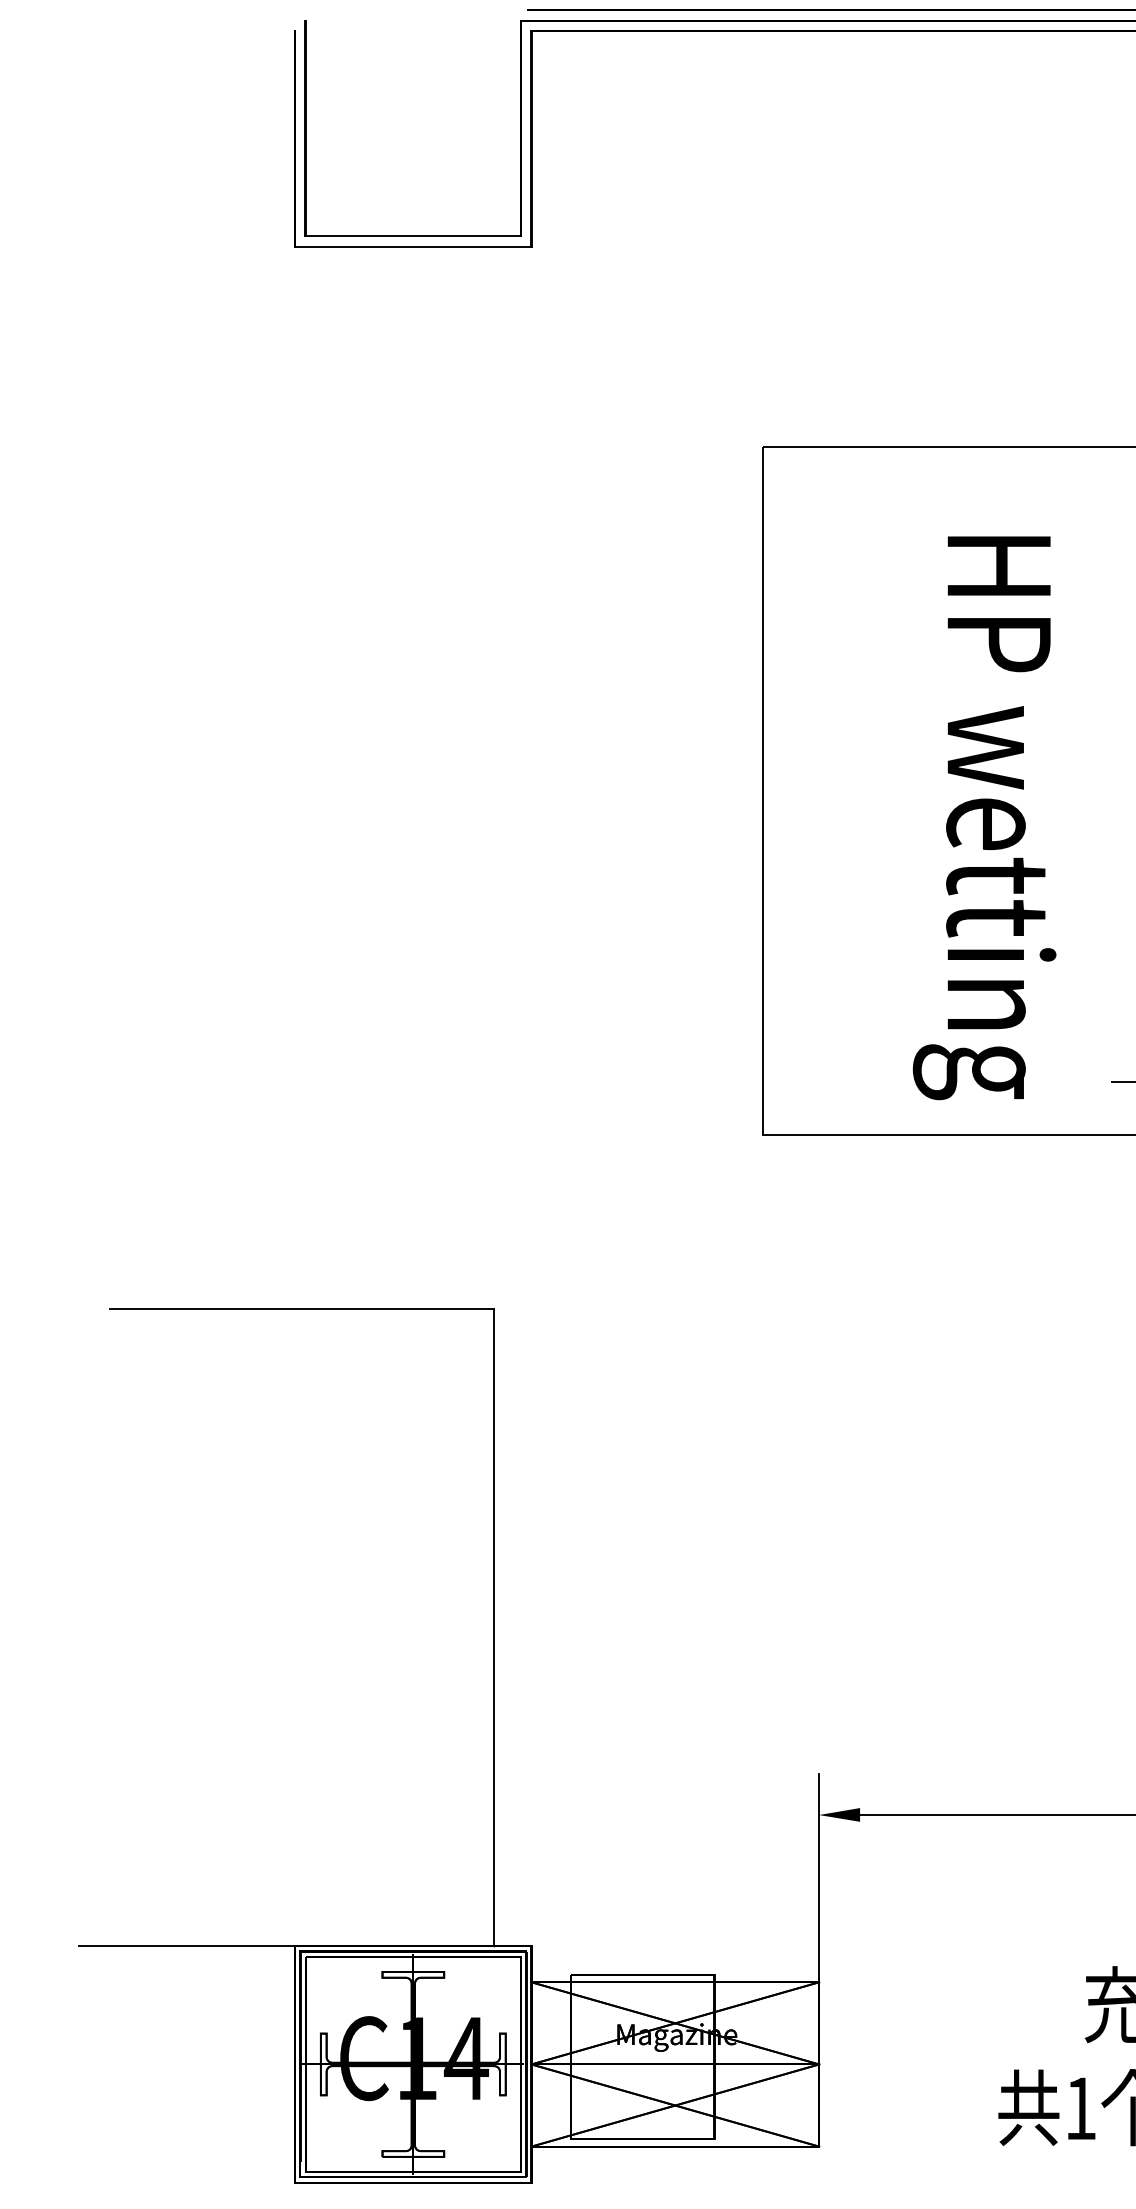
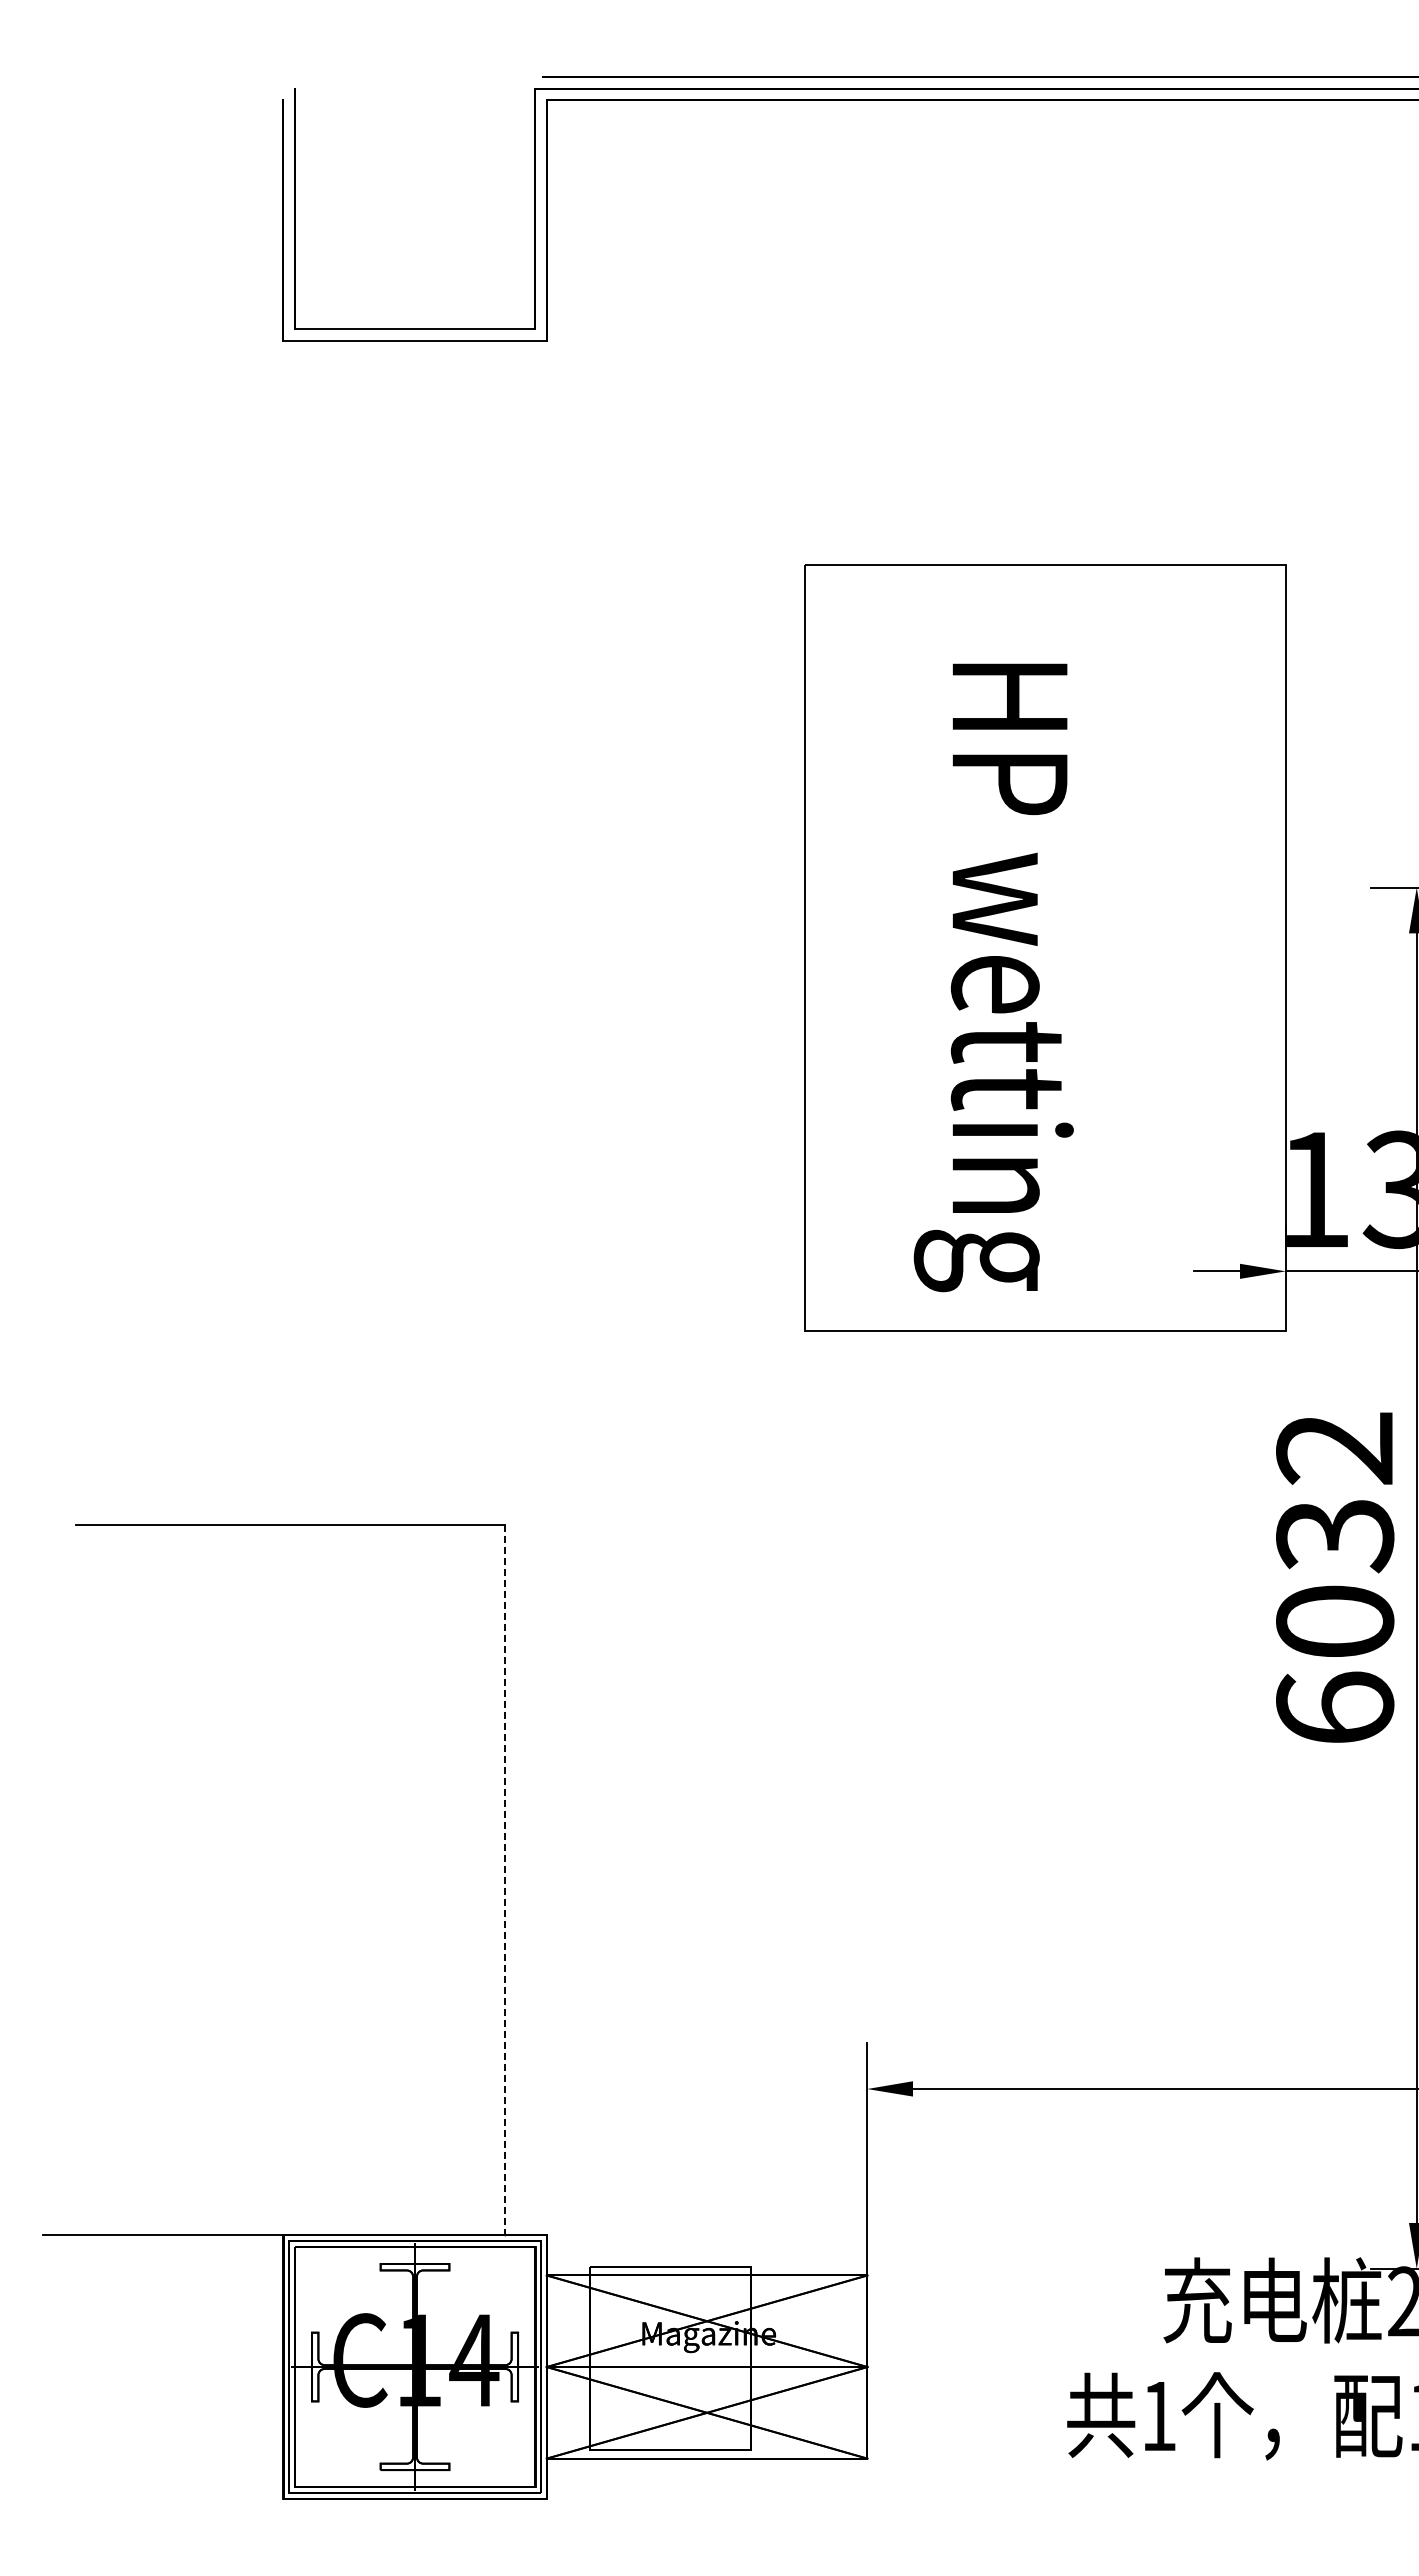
text: (984, 817) -> (993, 977), moved
line: (494, 1627) -> (505, 1880), solid -> dashed

